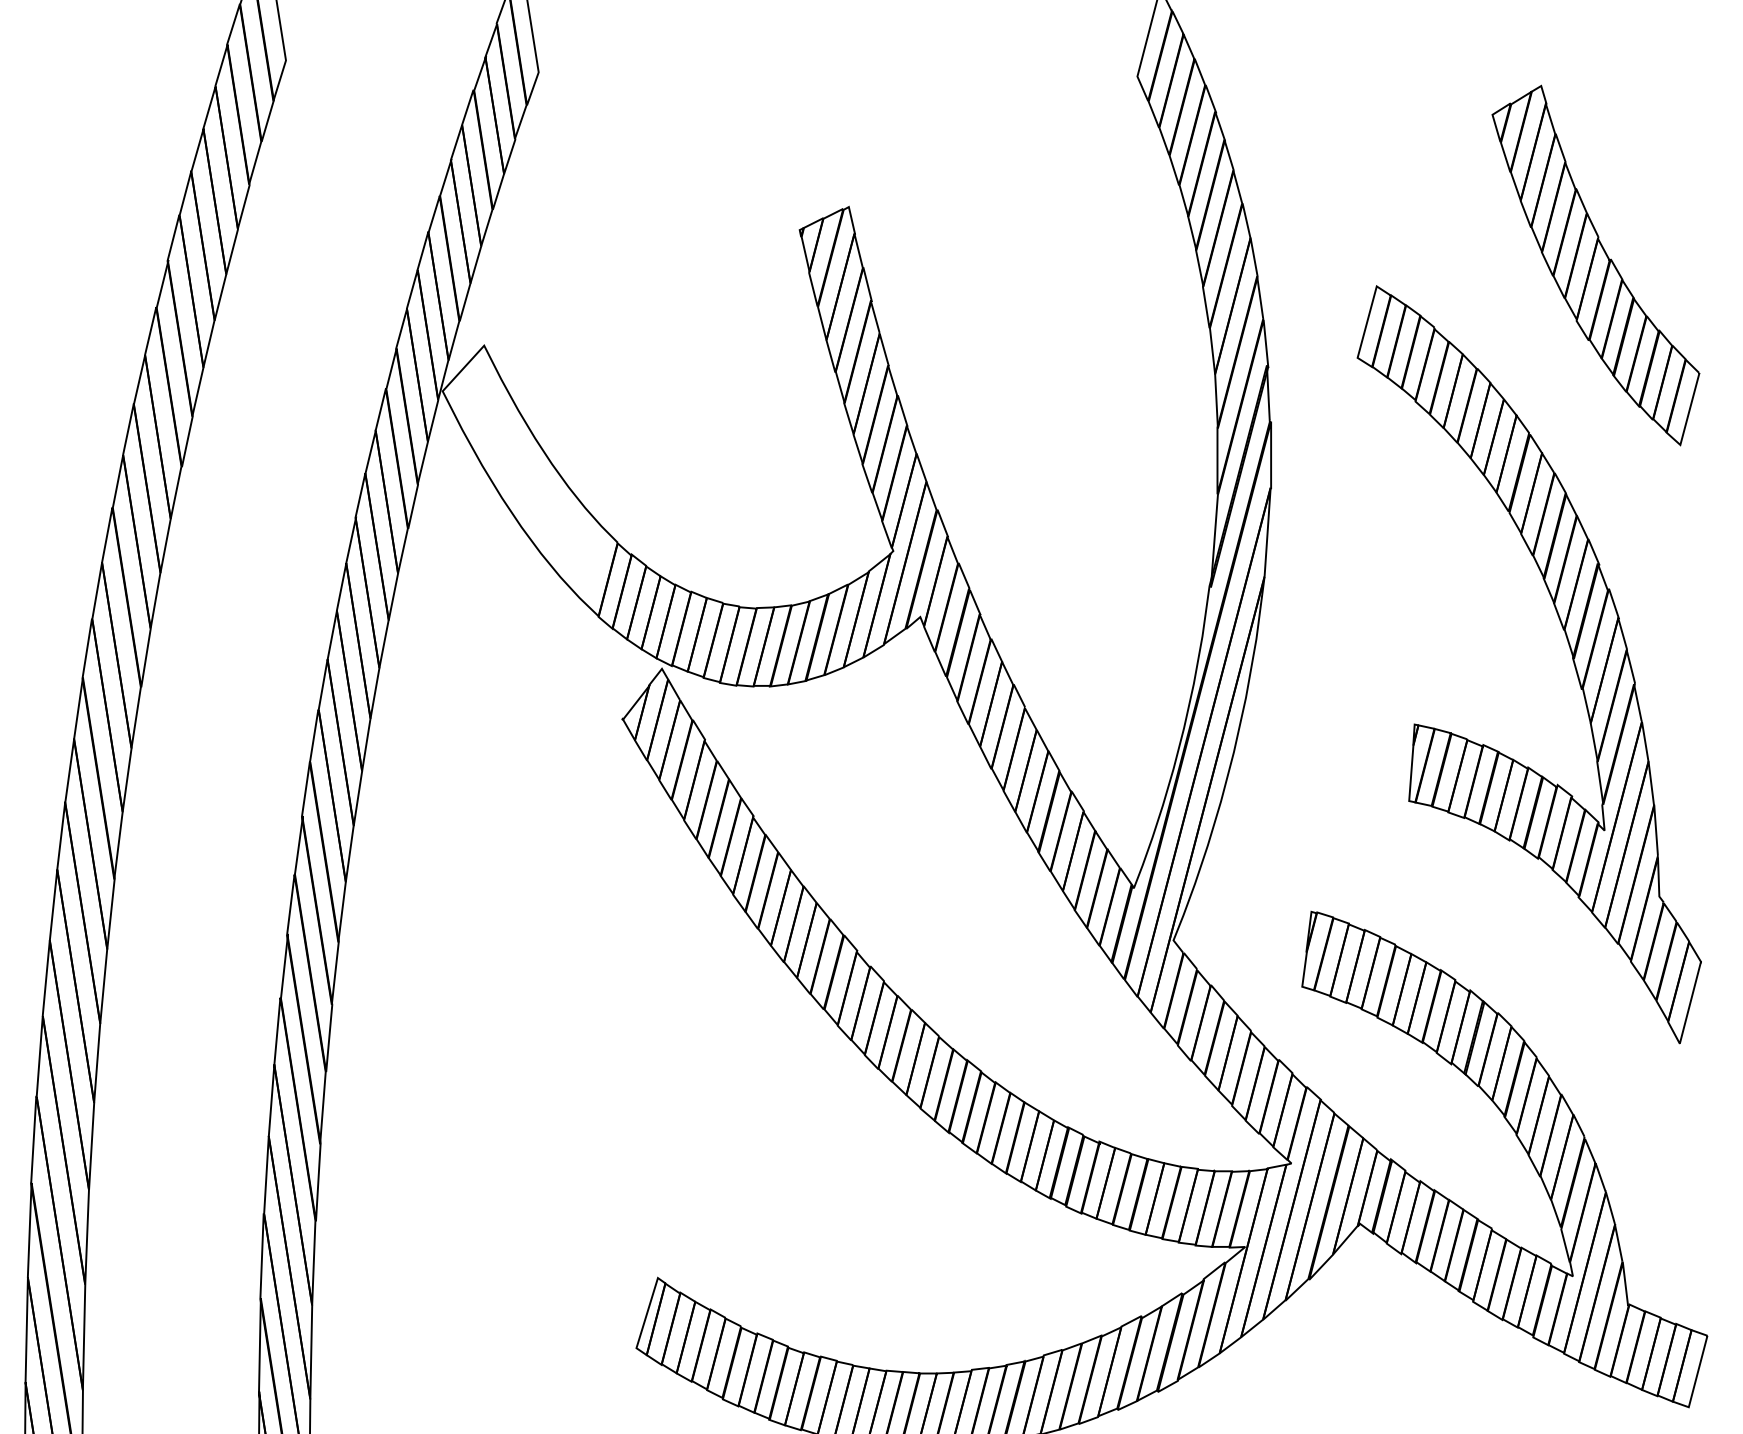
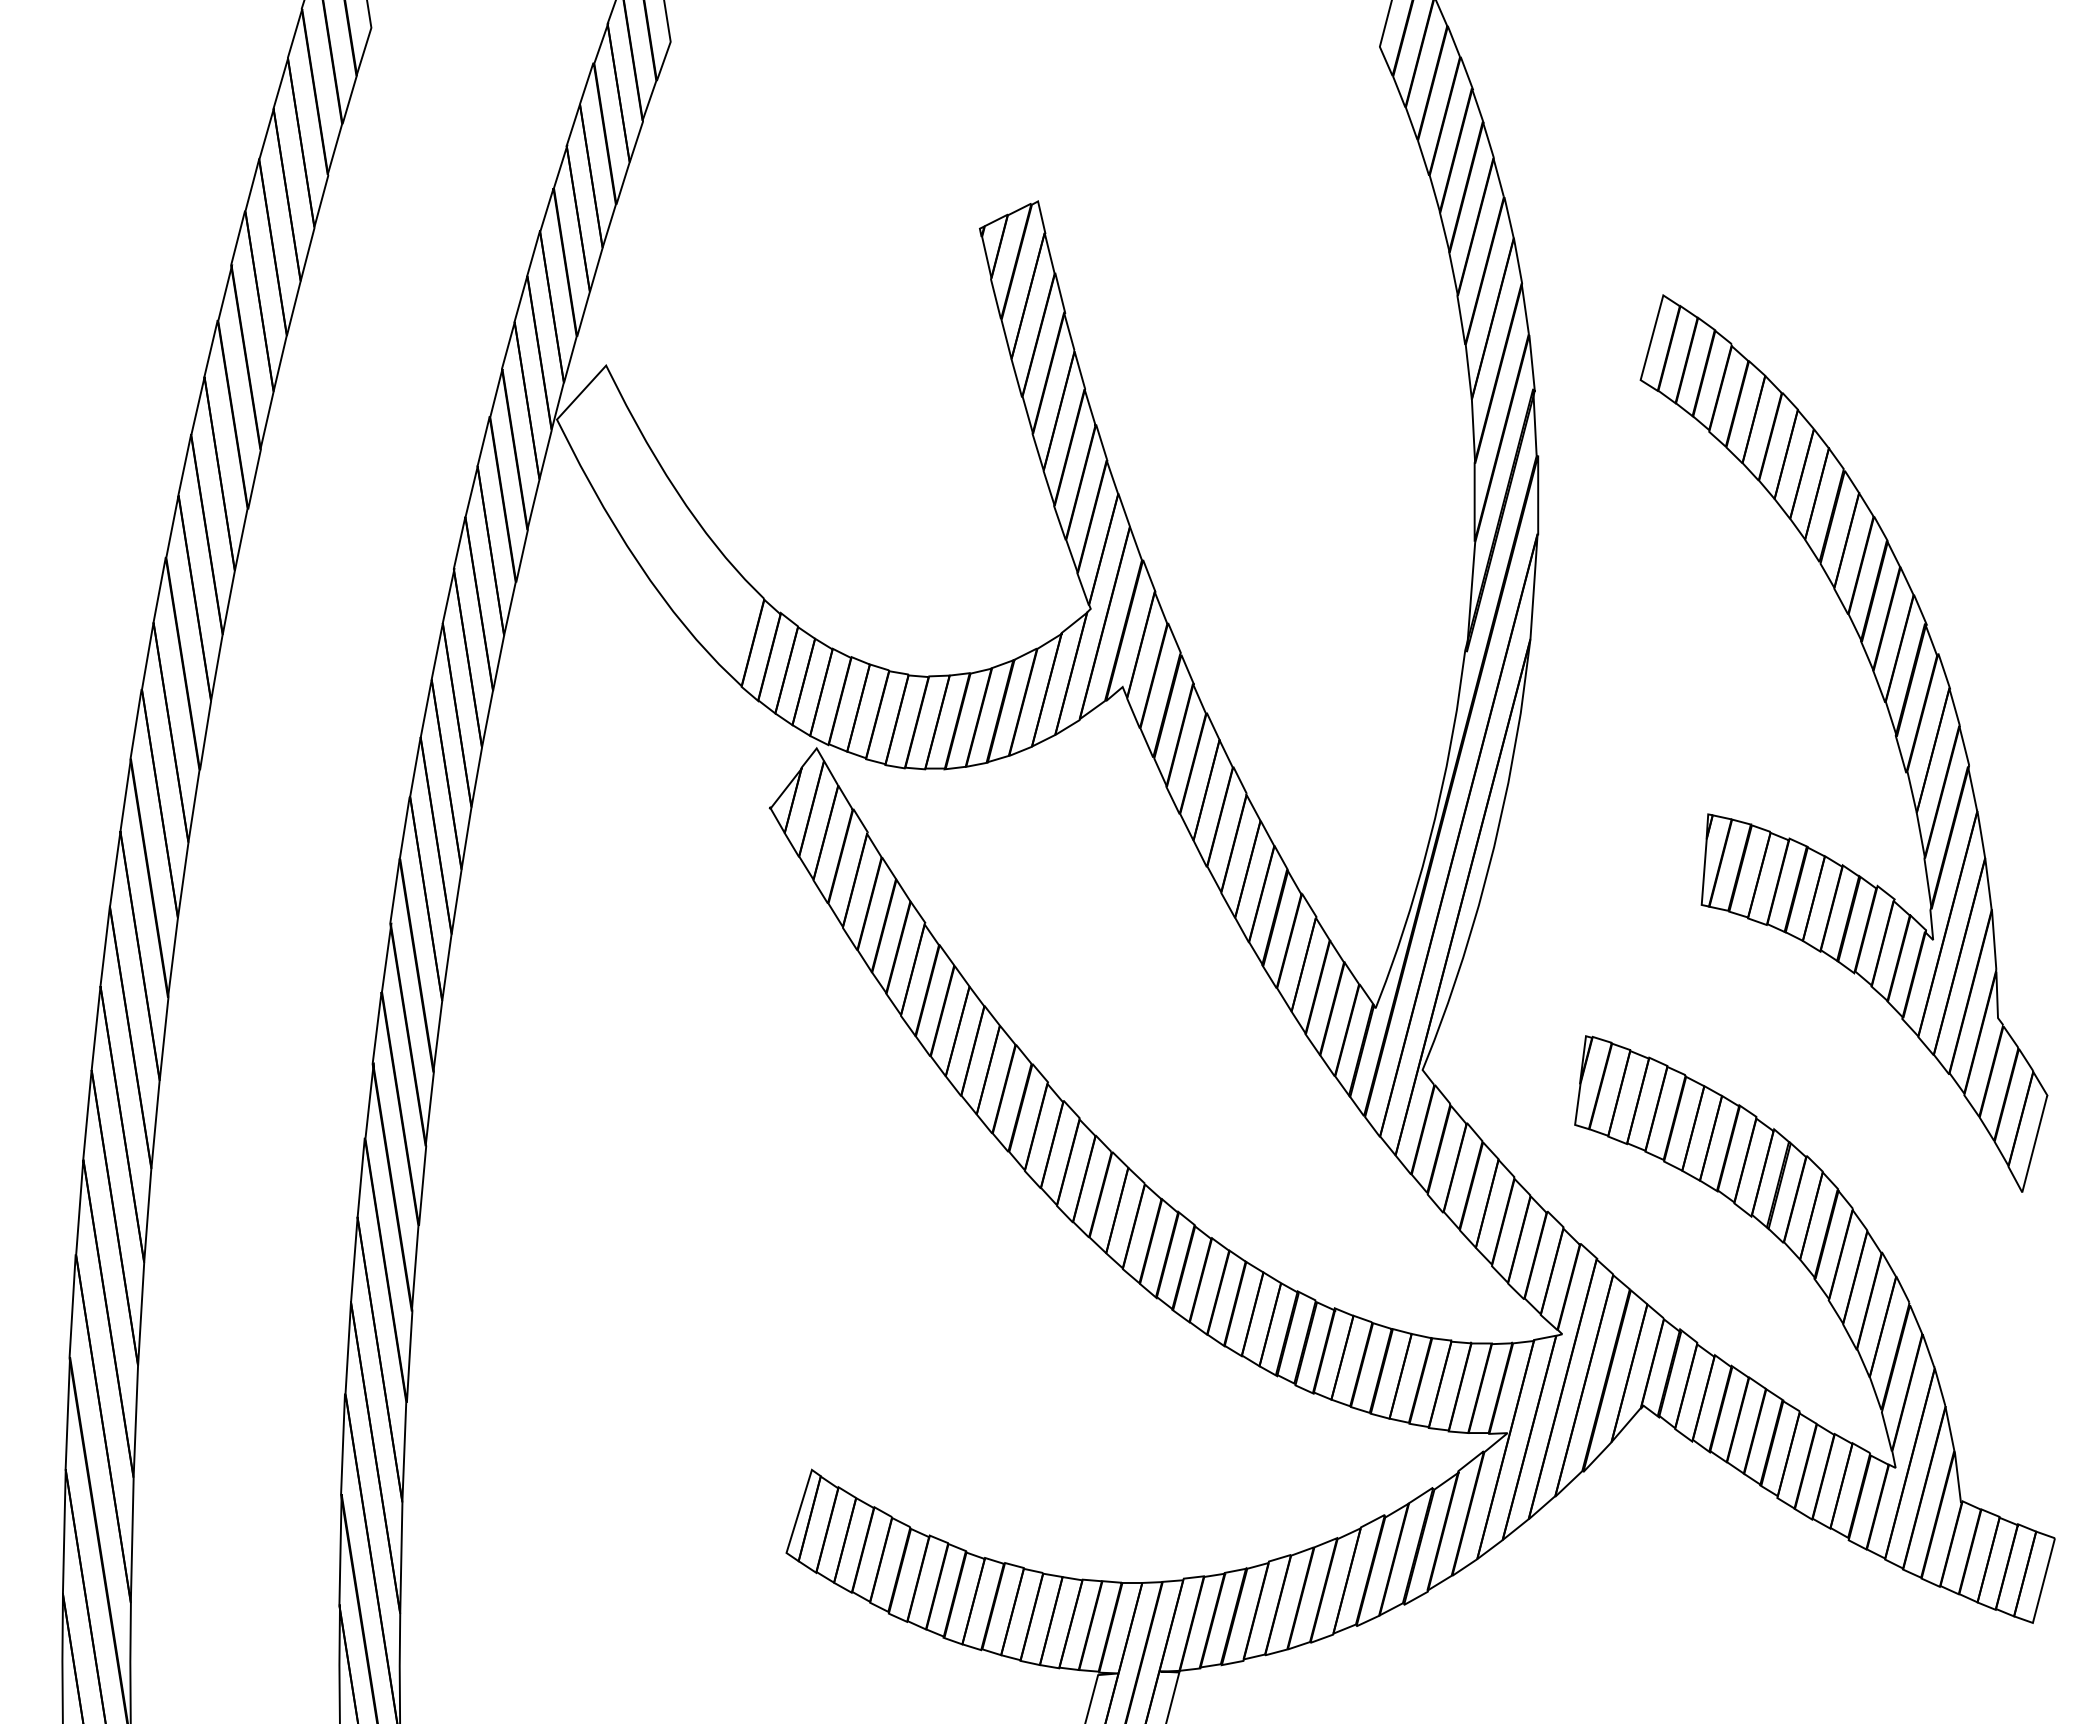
part: (1595, 265) -> (1922, 270), removed

